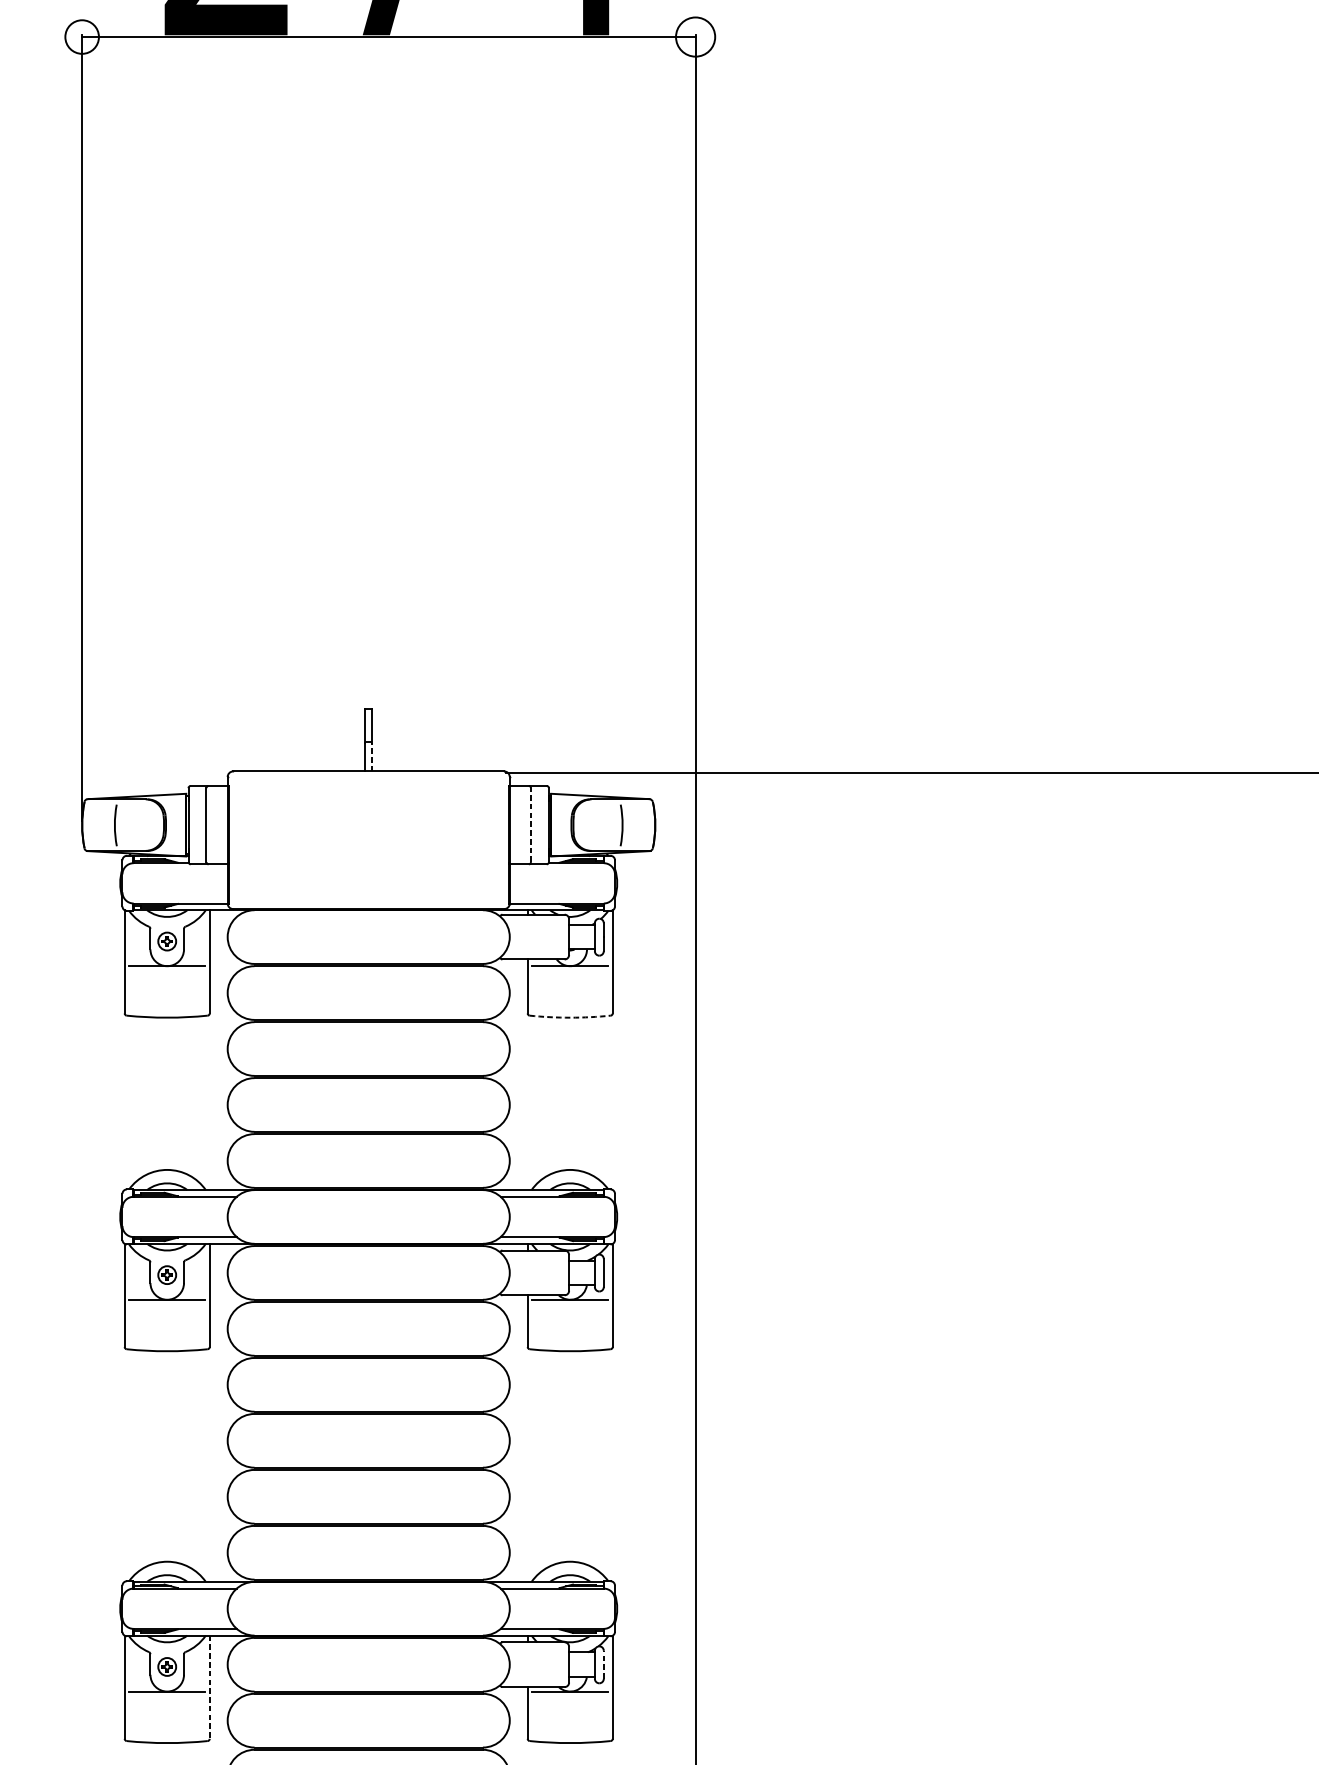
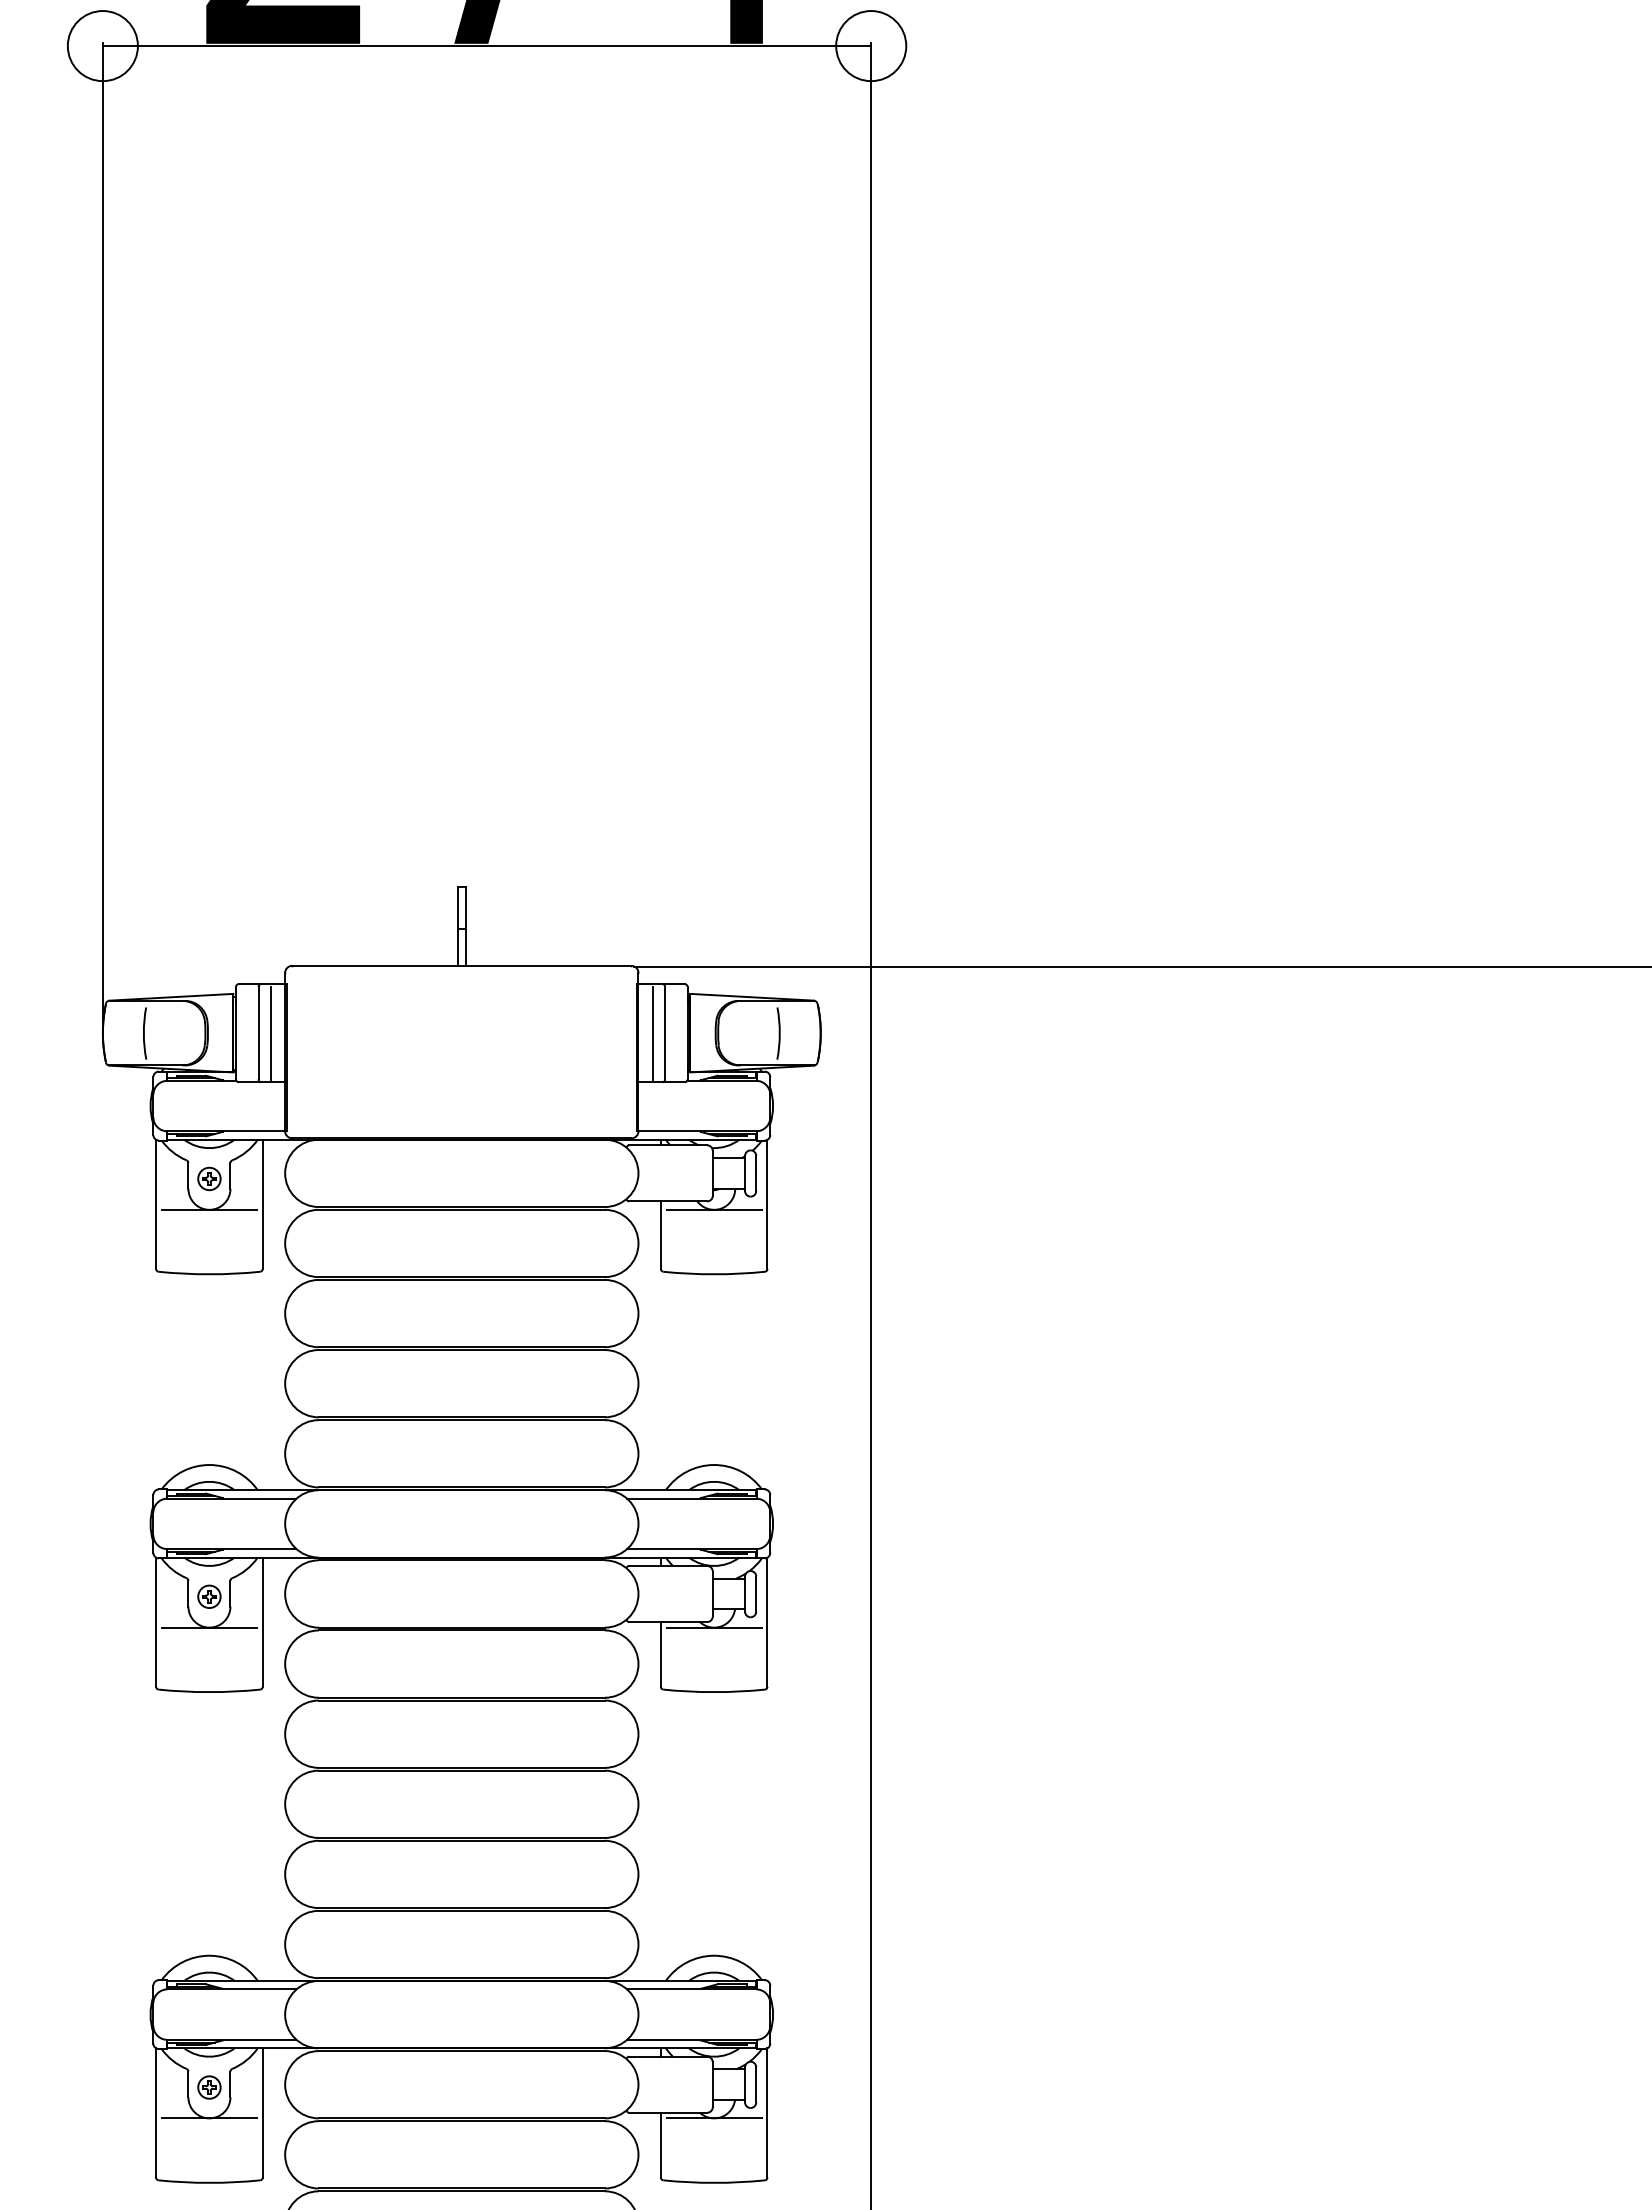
circle: (81, 37) -> (102, 46), size x1.67
circle: (695, 37) -> (871, 46), size x1.43
line: (372, 757) -> (466, 948), dashed -> solid
line: (216, 824) -> (271, 1032), added
line: (520, 824) -> (652, 1032), added
line: (531, 824) -> (665, 1032), dashed -> solid
arc: (570, 1017) -> (714, 1274), dashed -> solid
line: (604, 1664) -> (756, 2084), dashed -> solid
line: (209, 1686) -> (262, 2112), dashed -> solid

